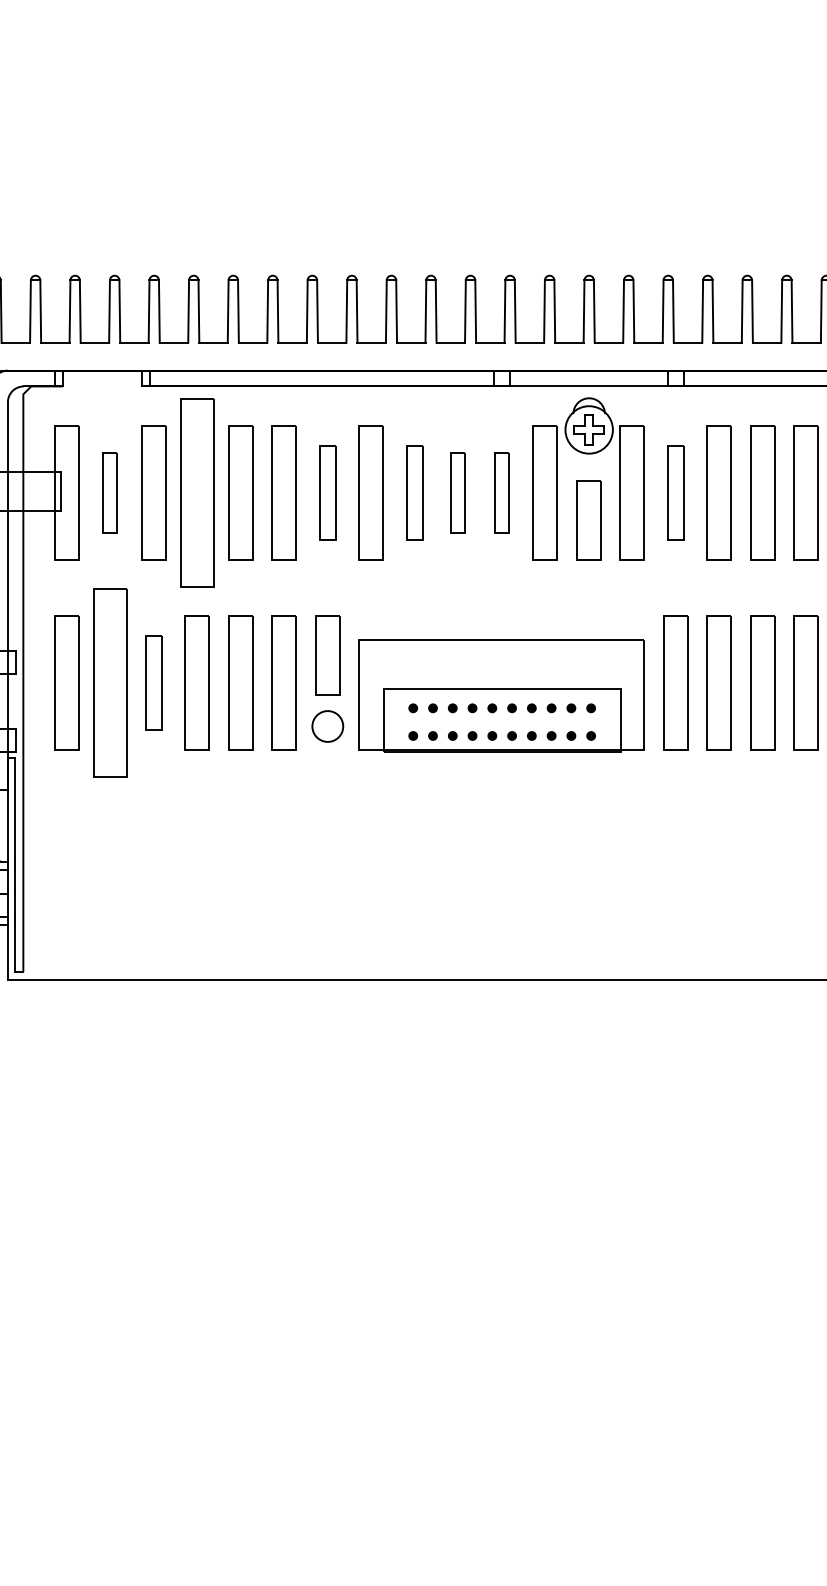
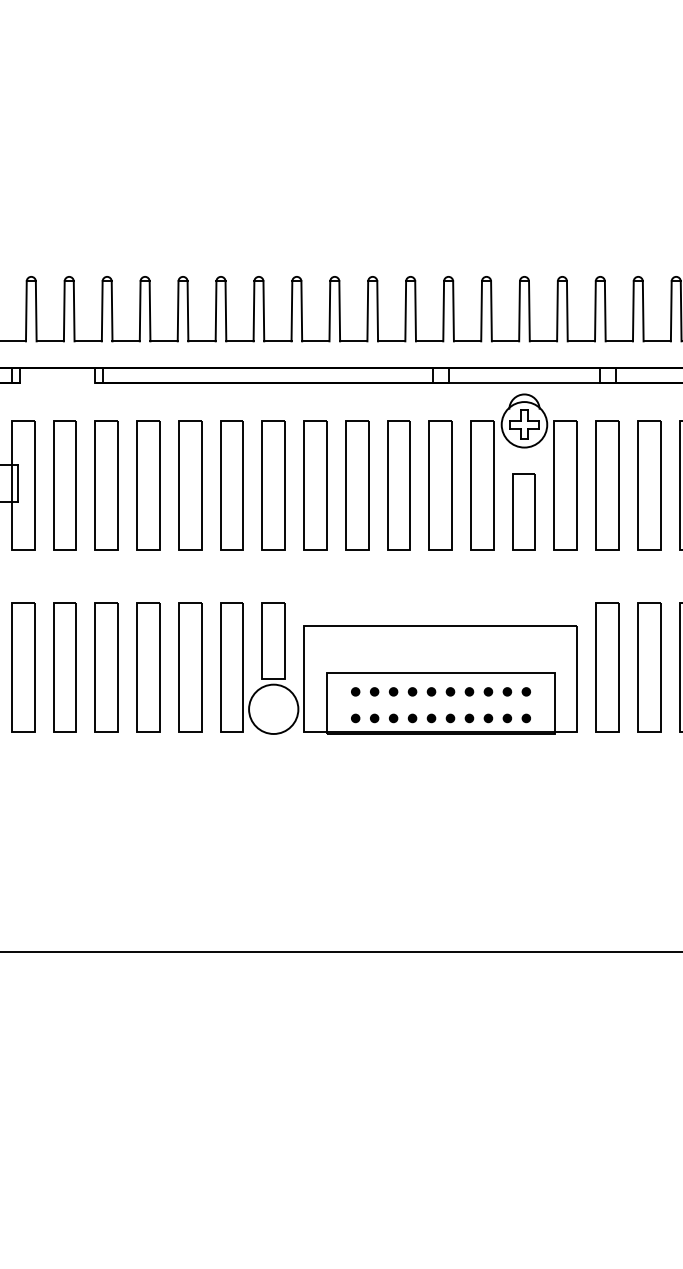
part: (109, 492) -> (64, 484), size x1.67
part: (196, 492) -> (147, 484), size x0.71
part: (327, 492) -> (273, 484), size x1.43
part: (414, 492) -> (356, 484), size x1.43
part: (457, 492) -> (398, 484), size x1.67
part: (501, 492) -> (440, 484), size x1.67
part: (675, 492) -> (607, 484), size x1.43
part: (109, 682) -> (64, 667), size x0.71
part: (153, 682) -> (106, 667), size x1.43
circle: (327, 726) -> (273, 709), size x1.67

